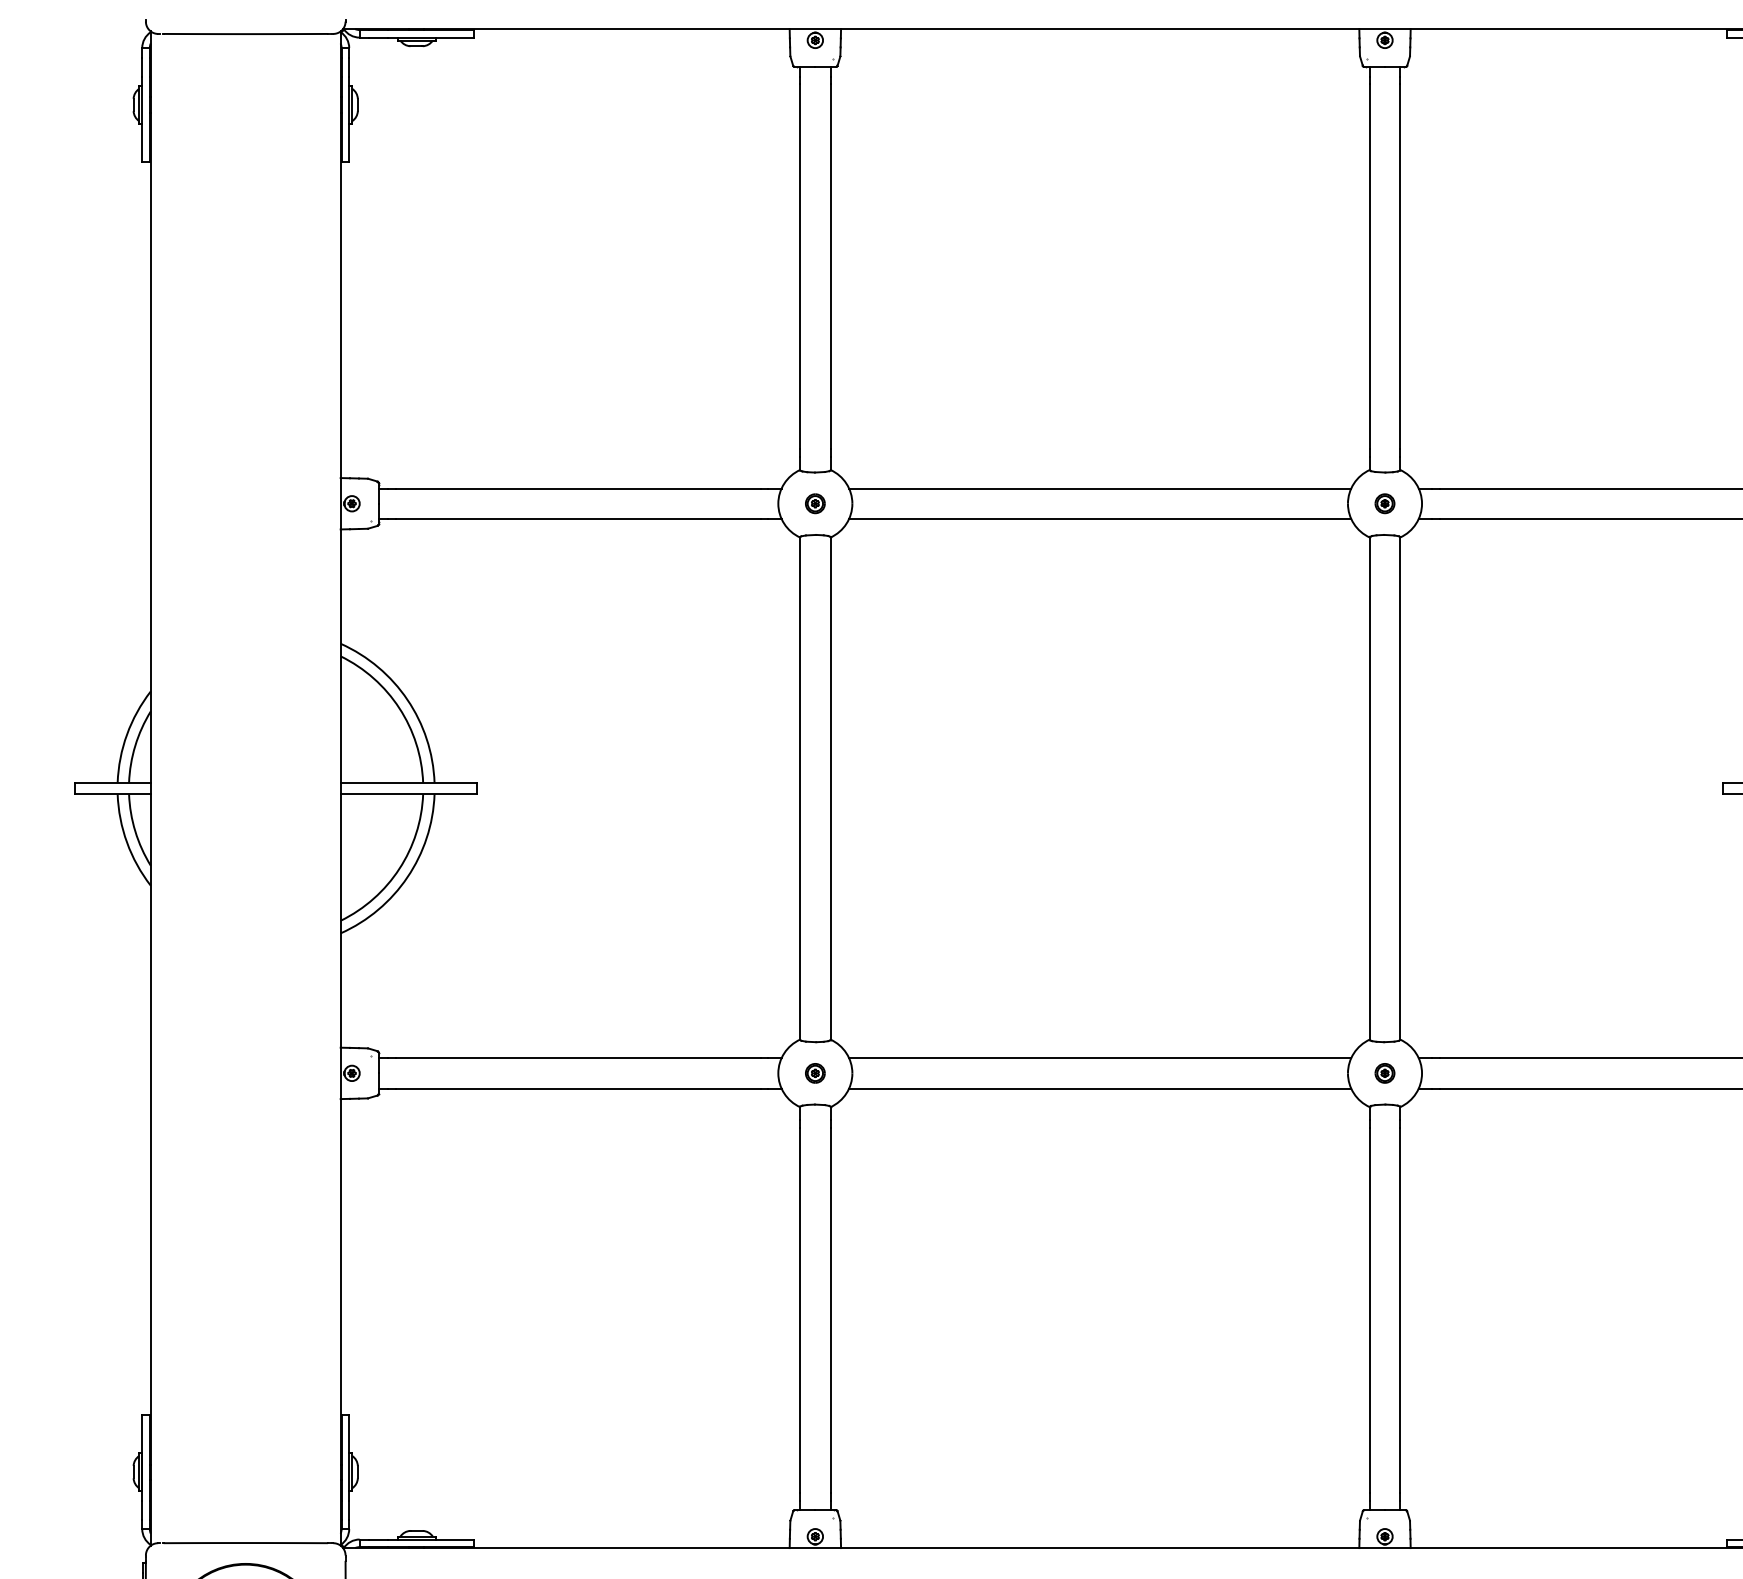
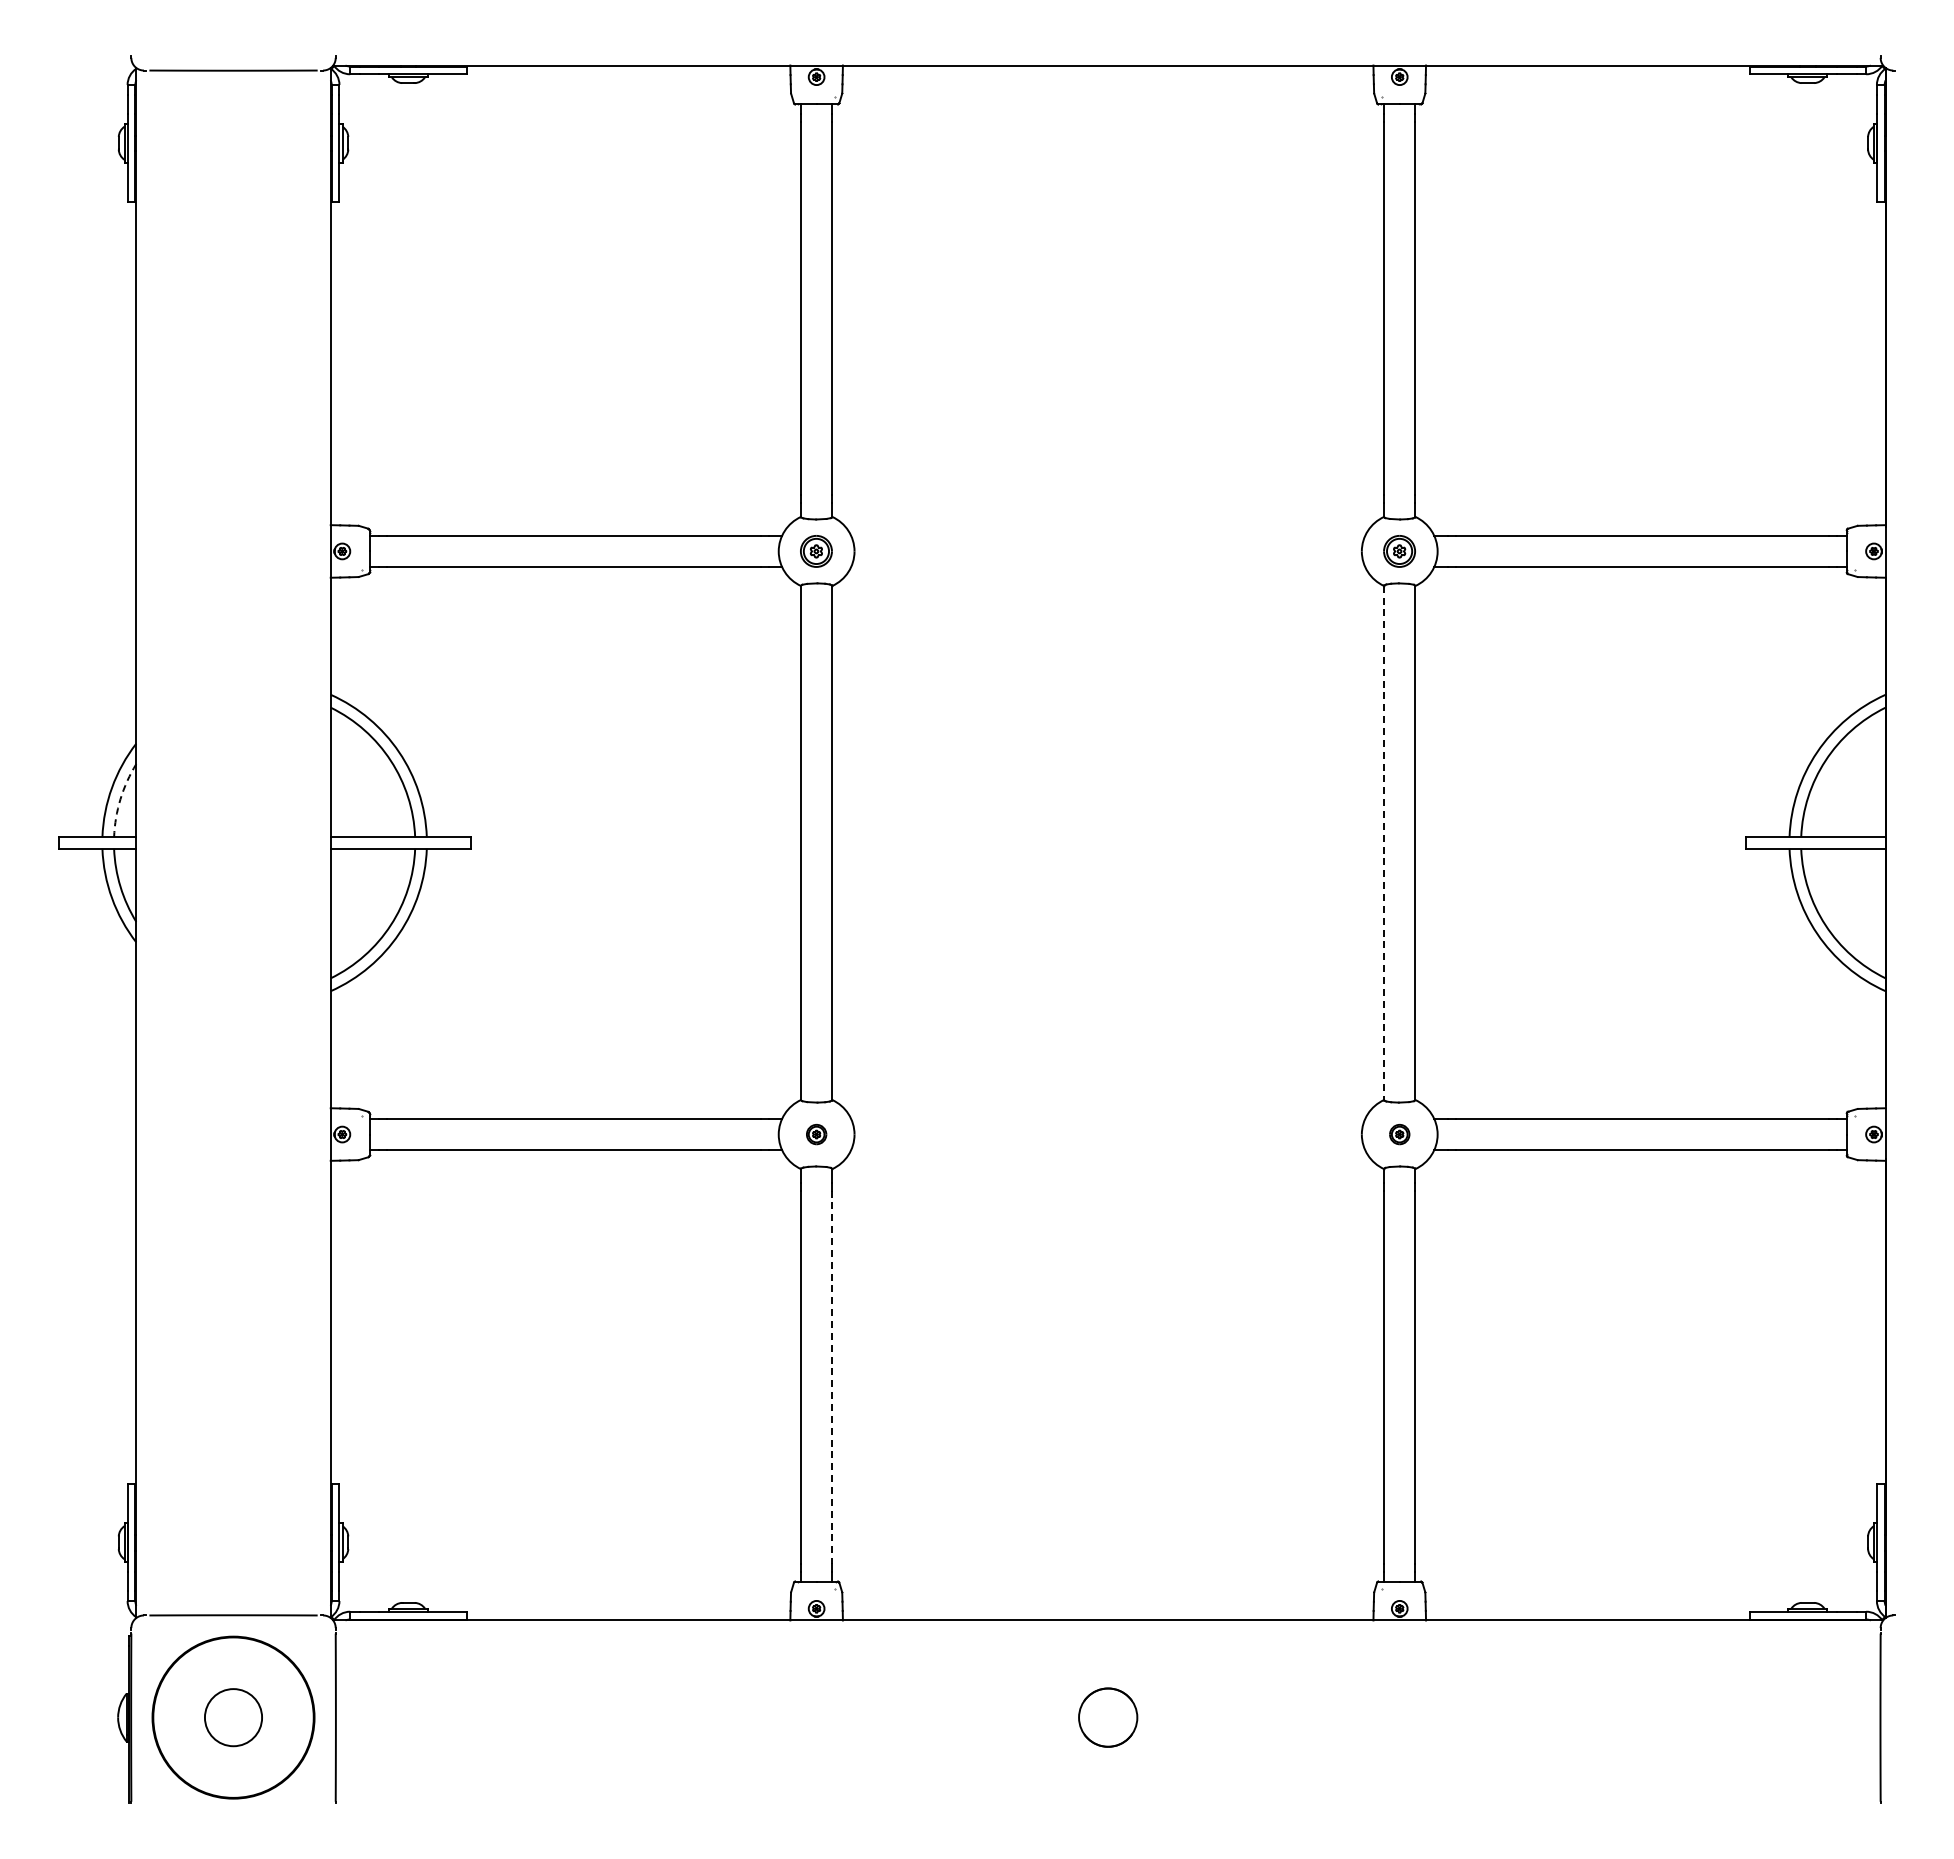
line: (1100, 488) -> (1108, 535), removed
part: (815, 503) -> (816, 551), size x1.6
part: (1384, 503) -> (1399, 551), size x1.6
line: (1100, 519) -> (1108, 567), removed
arc: (135, 746) -> (120, 799), solid -> dashed
line: (1370, 789) -> (1384, 843), solid -> dashed
line: (1100, 1058) -> (1108, 1119), removed
line: (1100, 1088) -> (1108, 1150), removed
line: (830, 1310) -> (832, 1377), solid -> dashed

